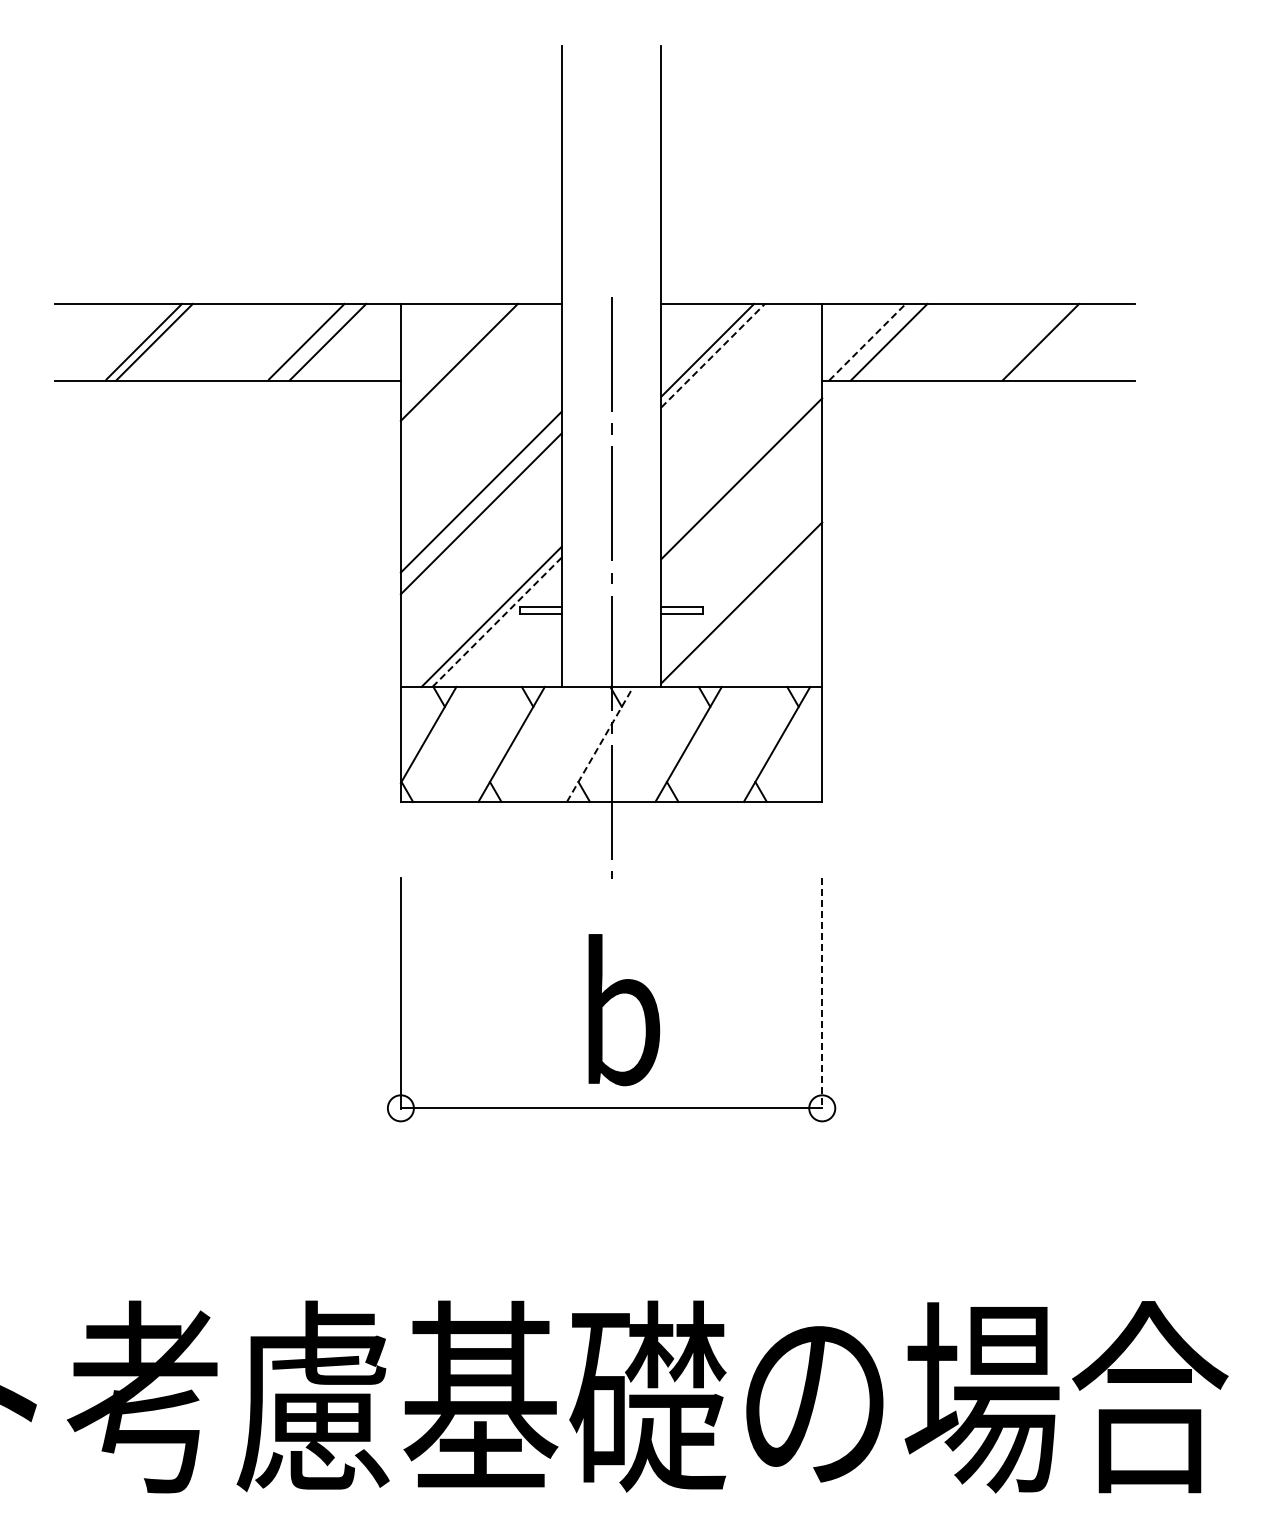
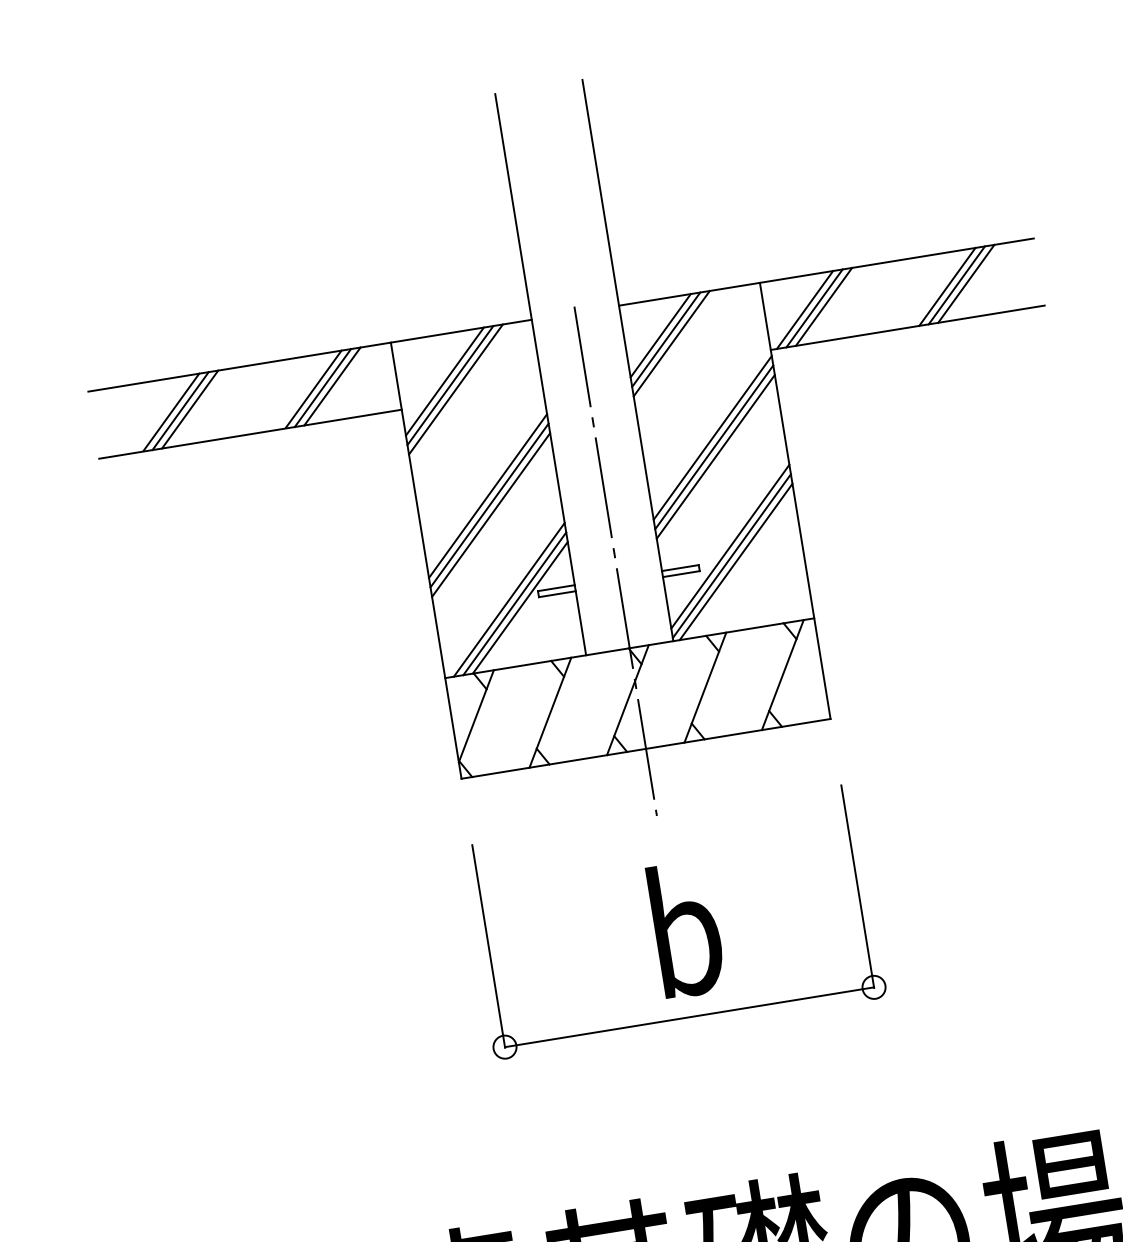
line: (165, 341) -> (190, 408), added
line: (316, 341) -> (322, 387), added
line: (867, 341) -> (804, 309), dashed -> solid
line: (878, 341) -> (814, 307), added
line: (1029, 341) -> (946, 286), added
line: (1051, 341) -> (966, 283), added
line: (702, 344) -> (660, 335), added
line: (713, 355) -> (672, 343), dashed -> solid
line: (453, 356) -> (444, 381), added
line: (464, 367) -> (455, 389), added
line: (741, 467) -> (712, 437), added
line: (741, 489) -> (715, 456), added
line: (480, 502) -> (488, 505), added
line: (741, 591) -> (729, 546), added
line: (745, 609) -> (736, 561), added
line: (485, 610) -> (508, 599), added
line: (497, 621) -> (520, 607), dashed -> solid
line: (600, 744) -> (628, 700), dashed -> solid
line: (822, 993) -> (857, 886), dashed -> solid

